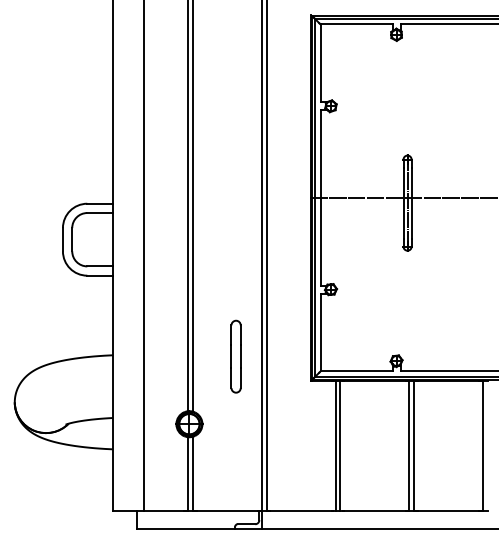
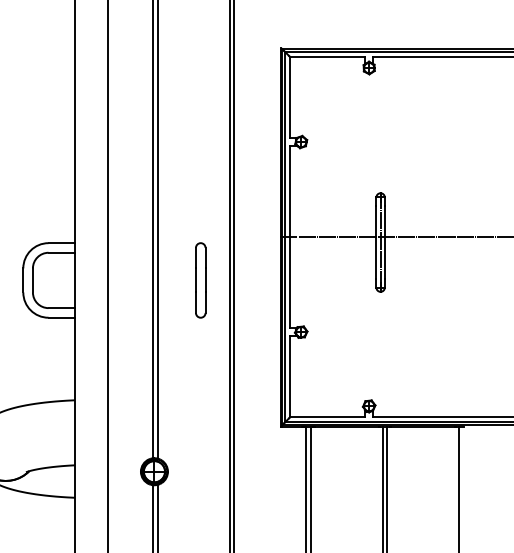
part: (235, 356) -> (200, 280), moved

